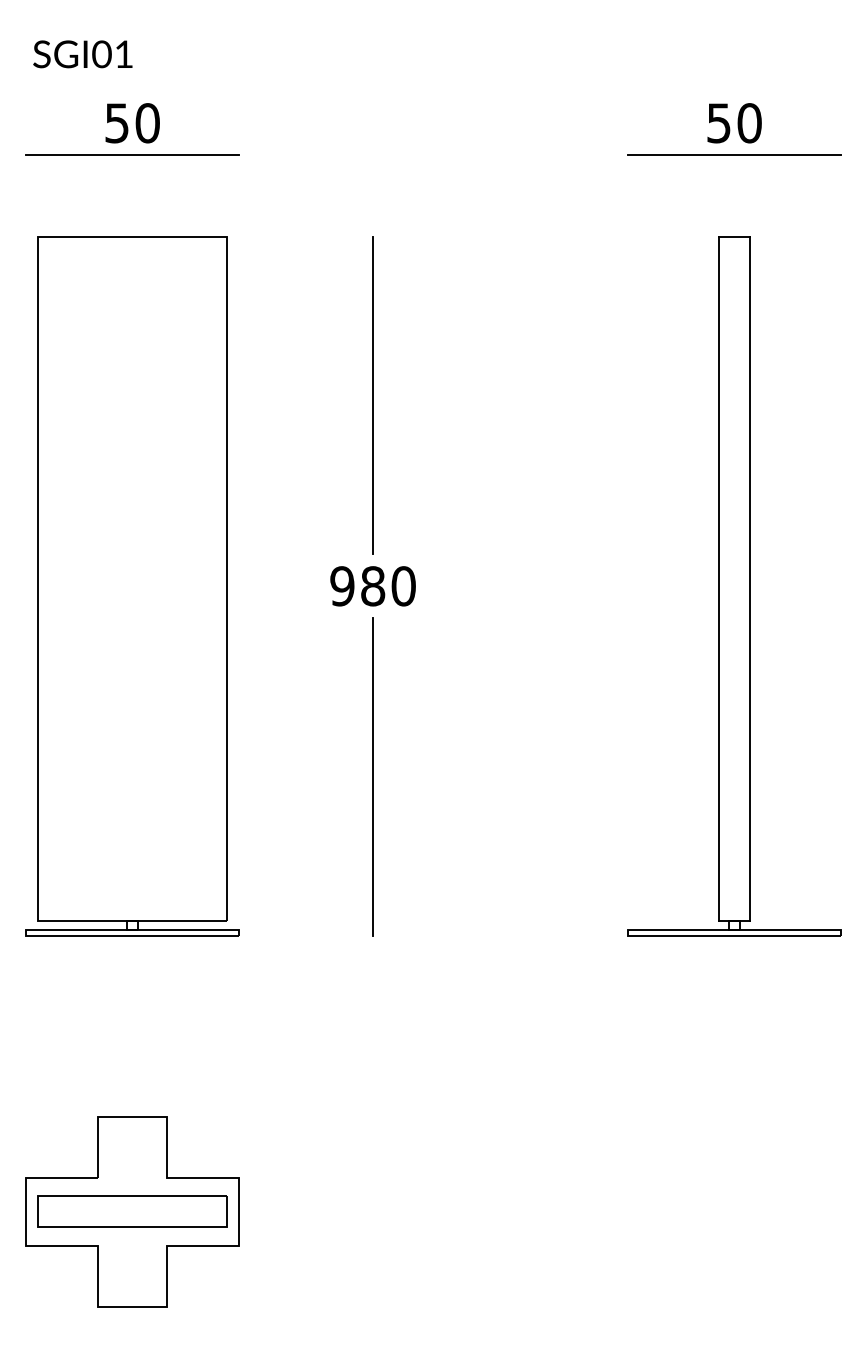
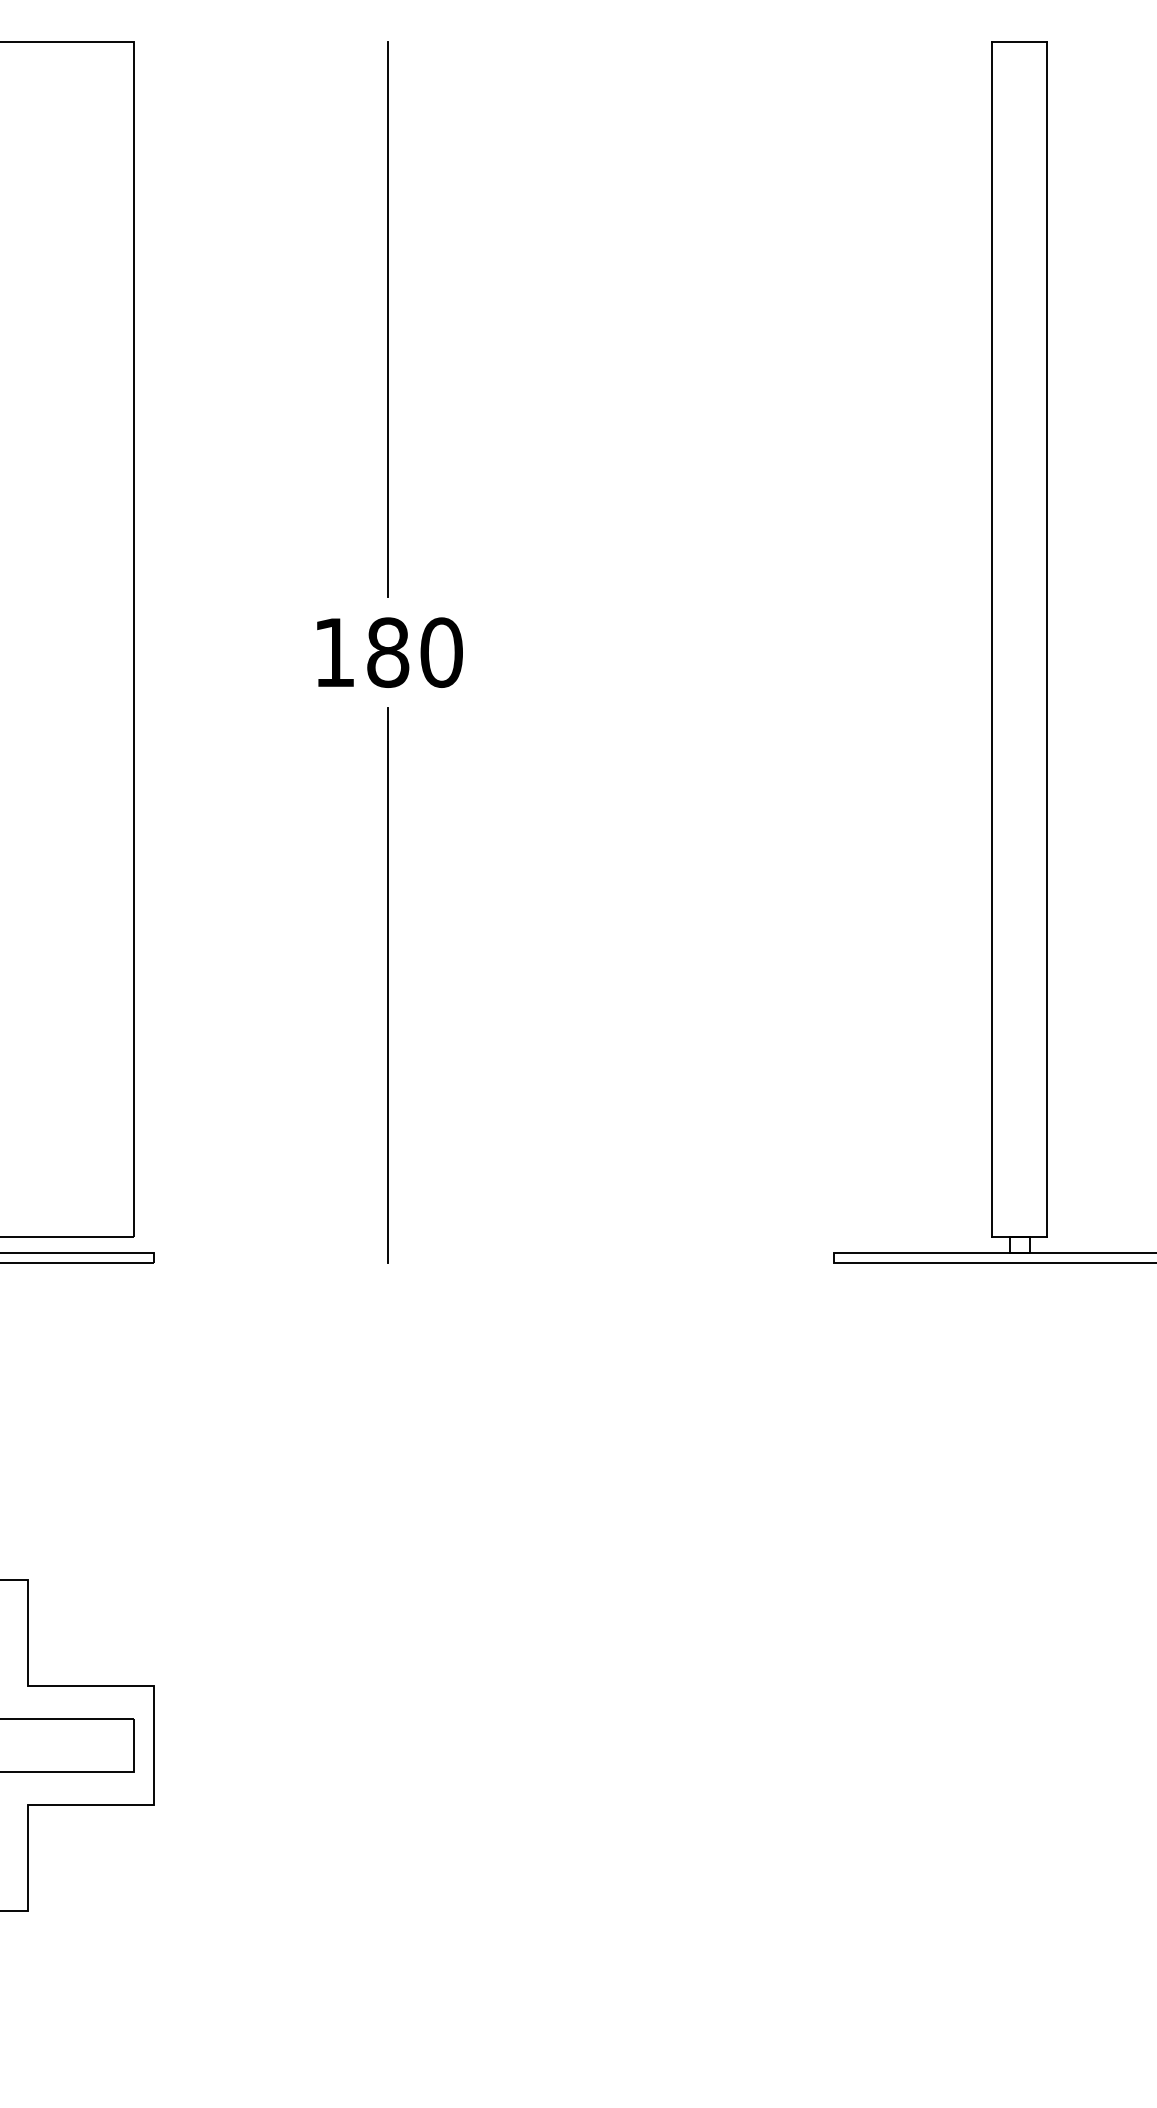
text: (342, 586) -> (334, 652), 980 -> 180

